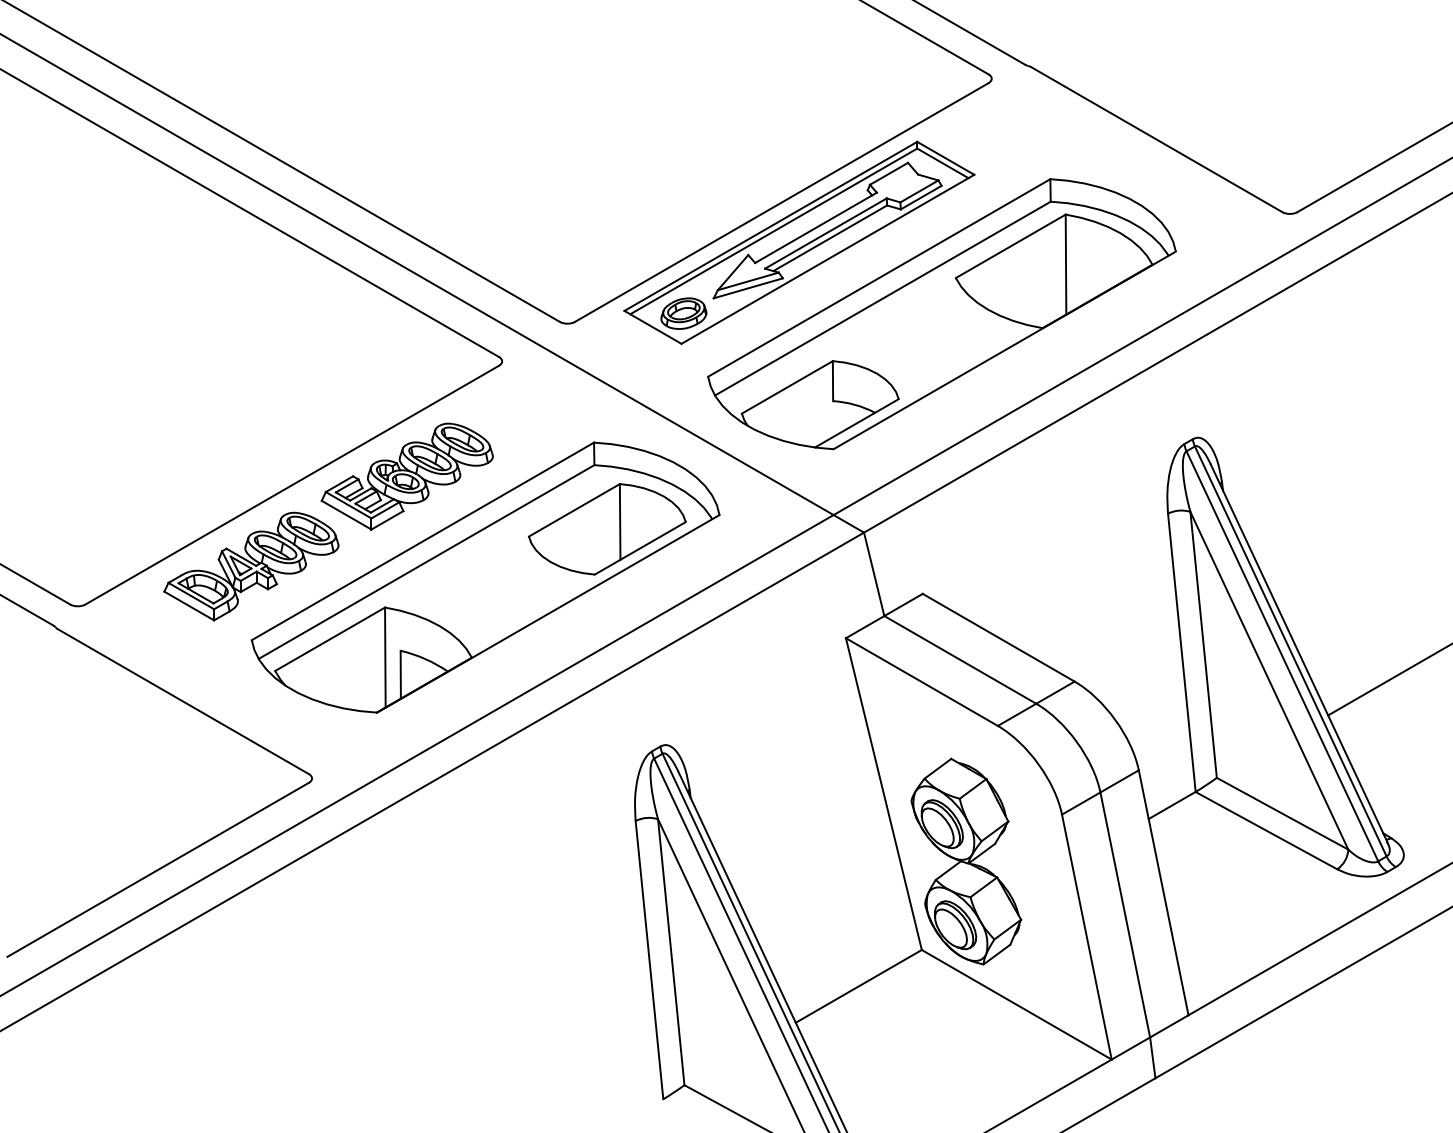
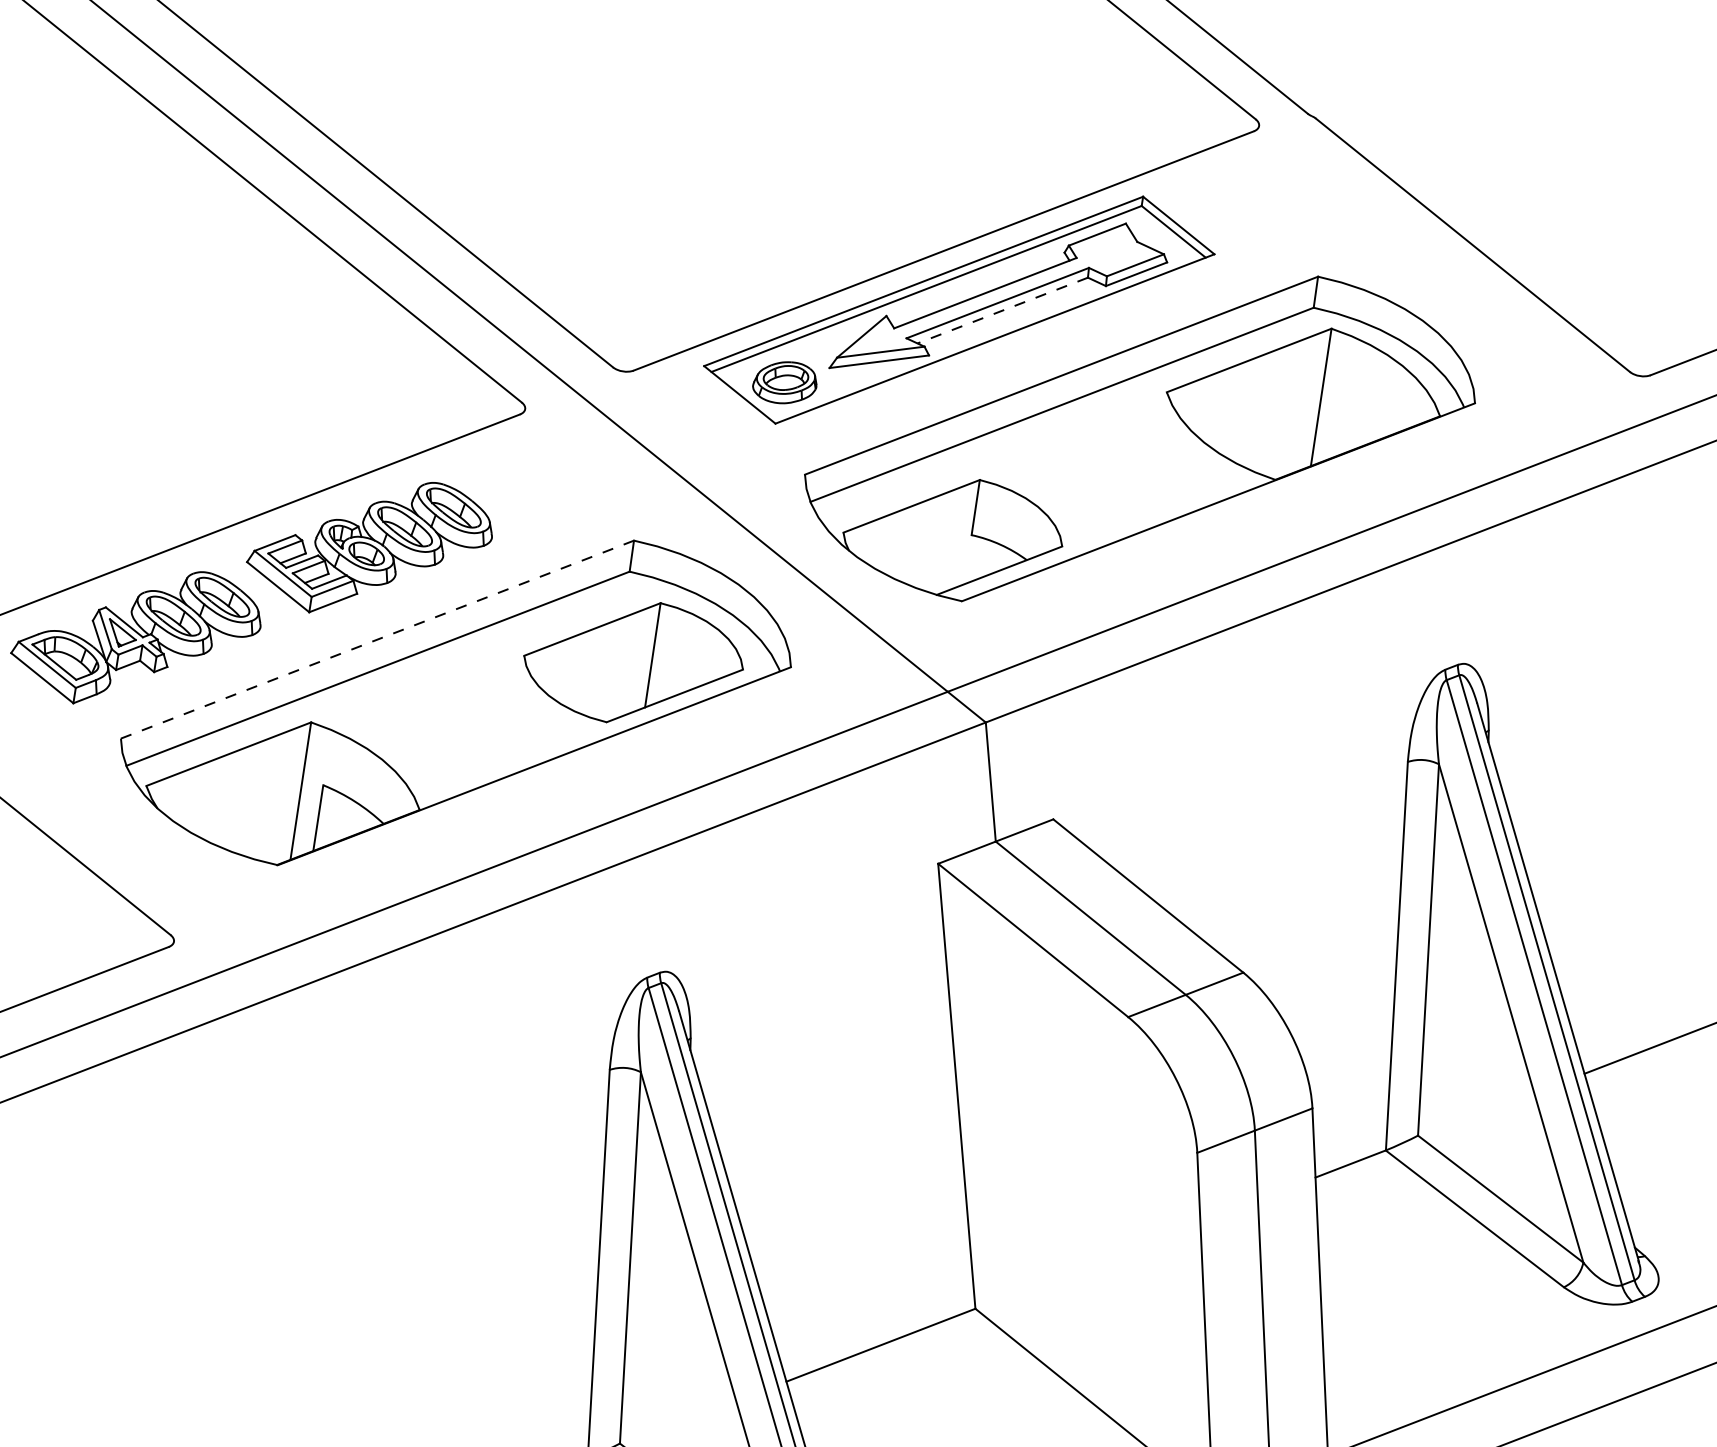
line: (830, 238) -> (1003, 310), solid -> dashed
line: (422, 541) -> (376, 639), solid -> dashed
part: (966, 861) -> (1055, 1196), removed

